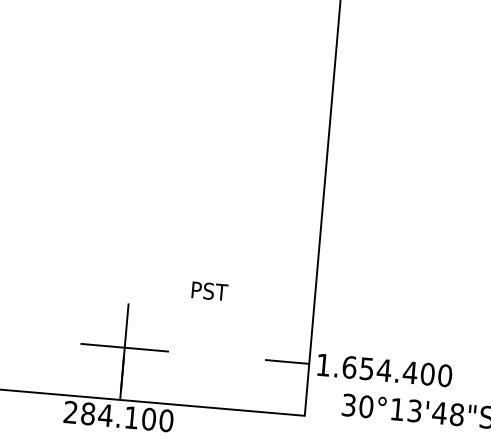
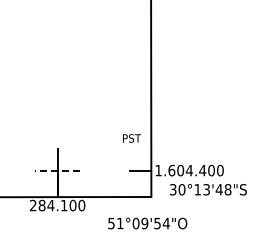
text: (210, 291) -> (132, 138), moved
line: (124, 347) -> (57, 170), solid -> dashed
text: (366, 368) -> (180, 170), 1.654.400 -> 1.604.400

